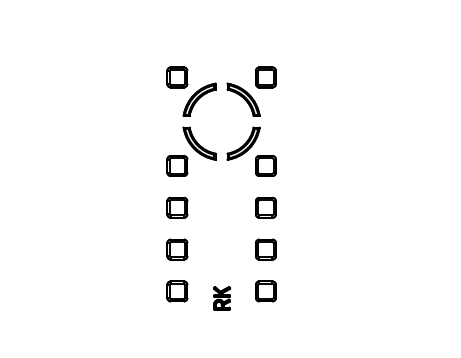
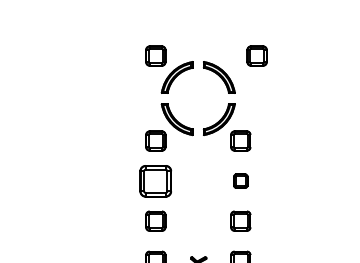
part: (265, 77) -> (256, 56), moved
part: (177, 207) -> (155, 180), size x1.6
part: (265, 207) -> (240, 180), size x0.7

